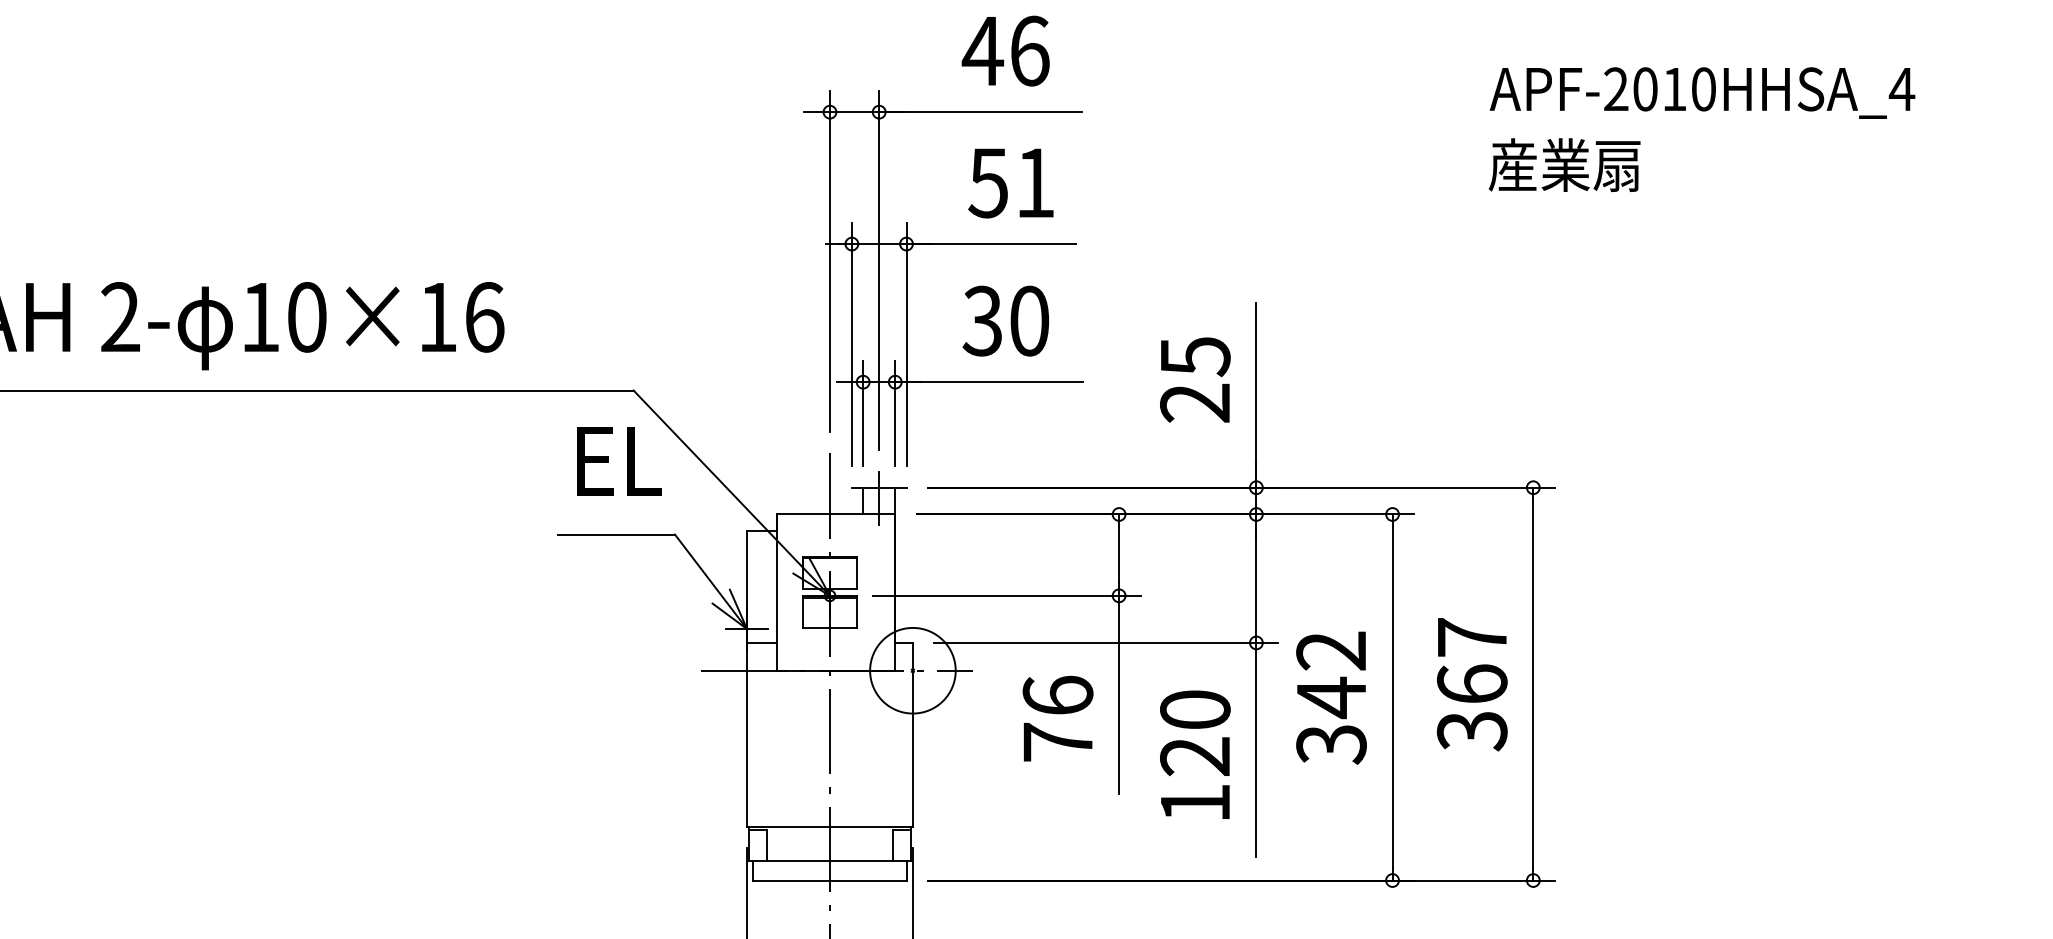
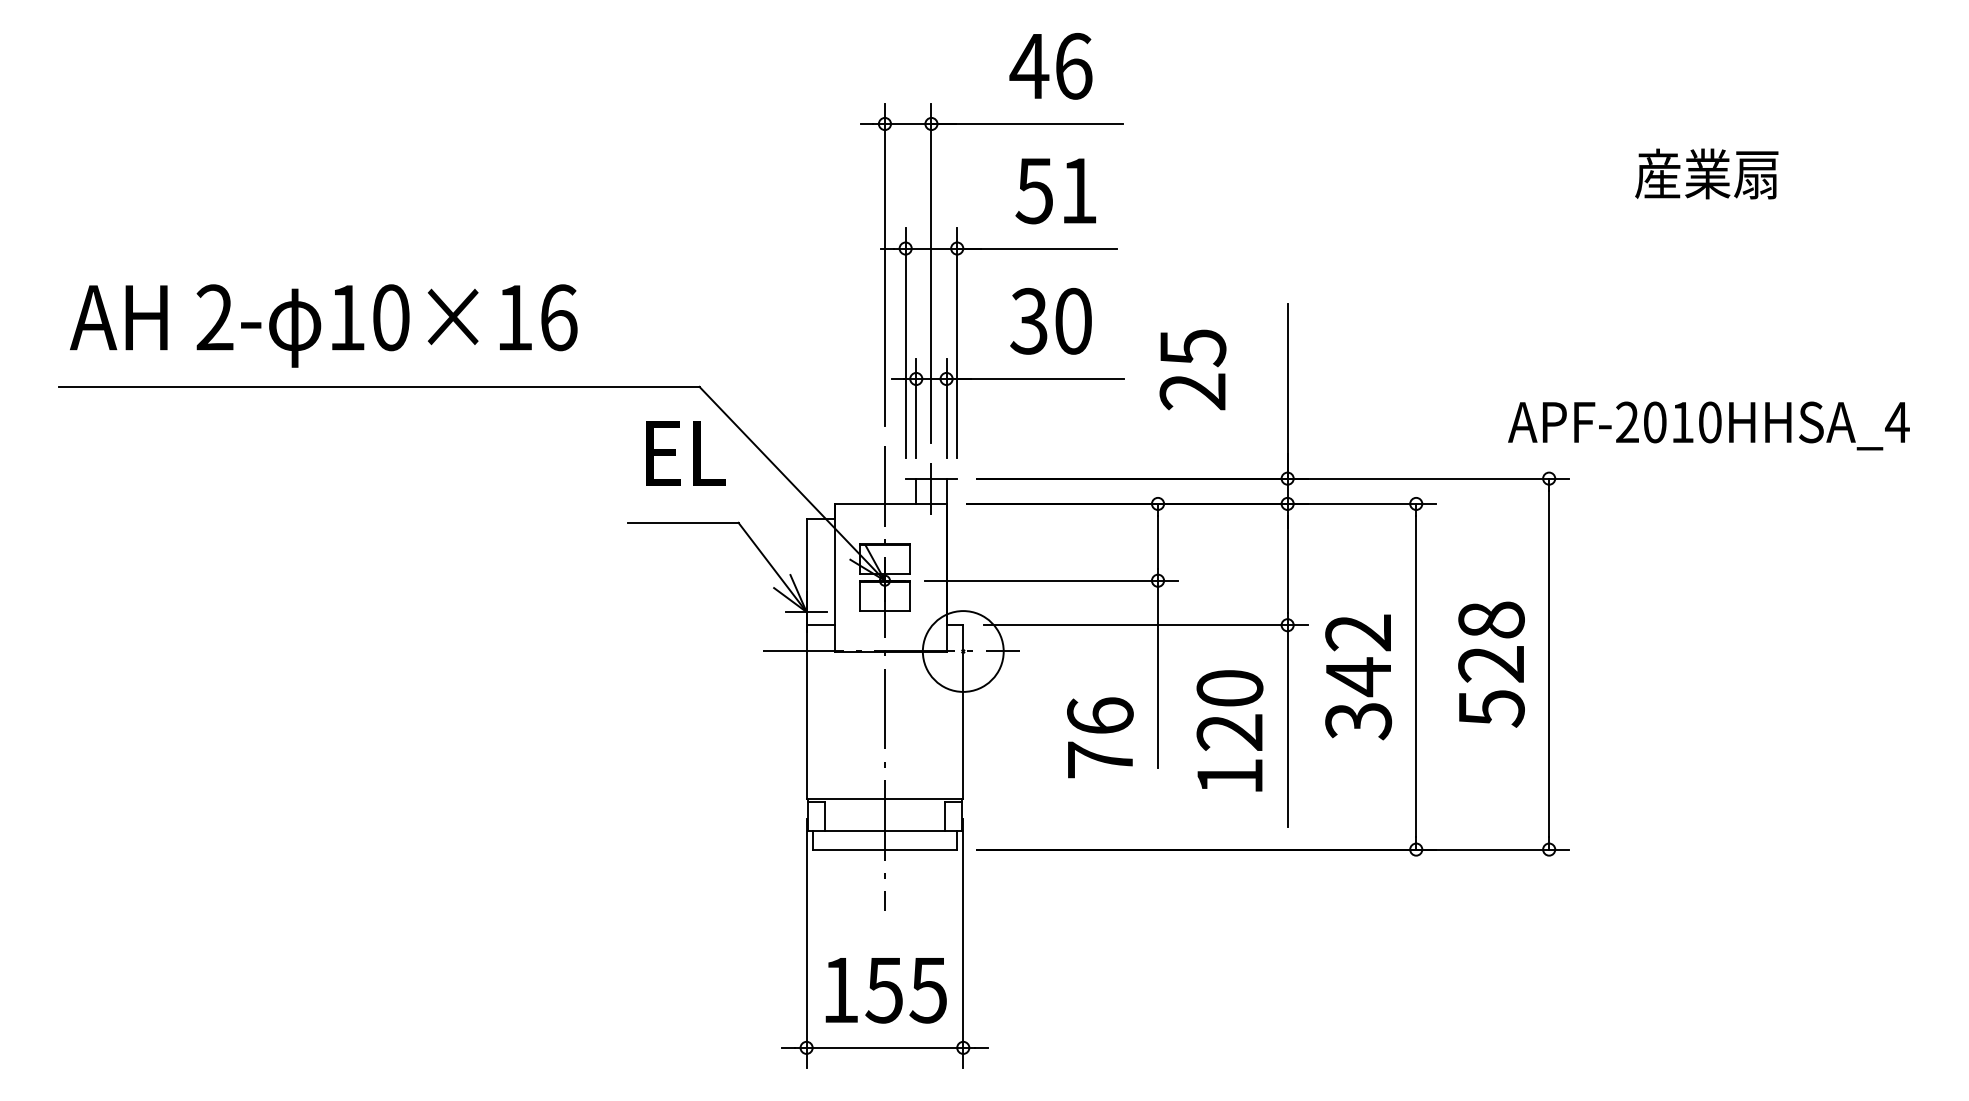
text: (1702, 92) -> (1708, 425), moved
text: (1564, 164) -> (1706, 173), moved
text: (1194, 379) -> (1192, 369), moved
text: (1472, 684) -> (1491, 664), 367 -> 528
text: (1058, 718) -> (1100, 737), moved

